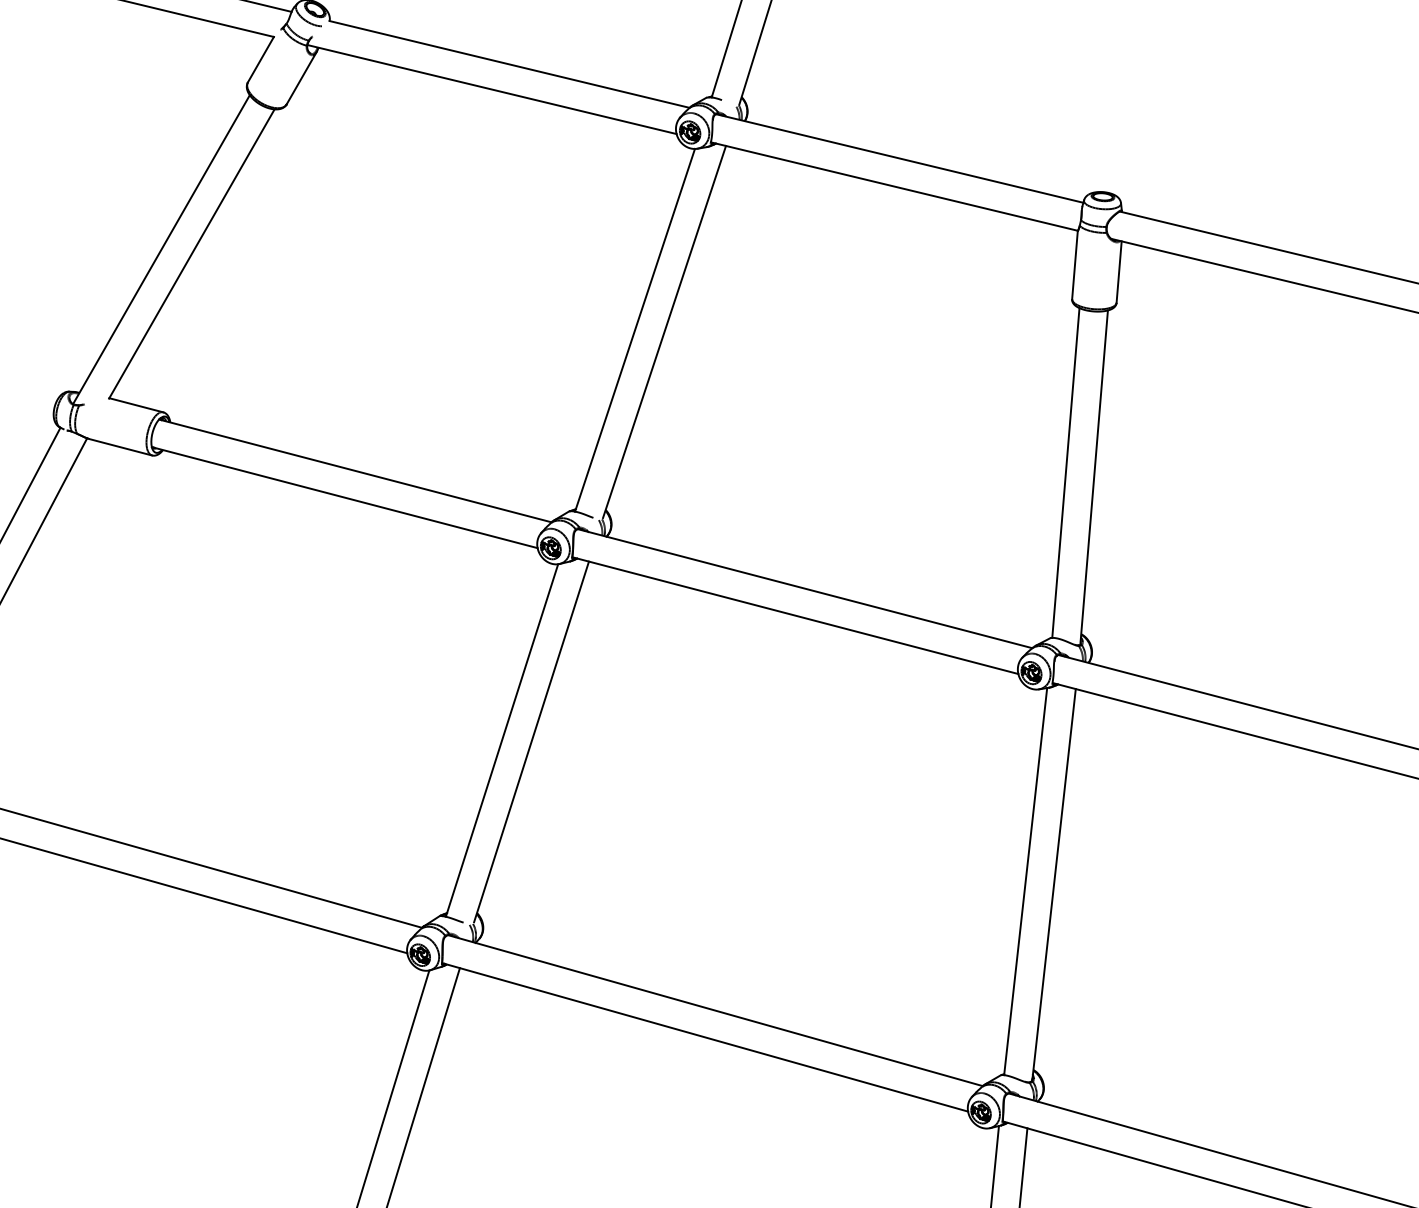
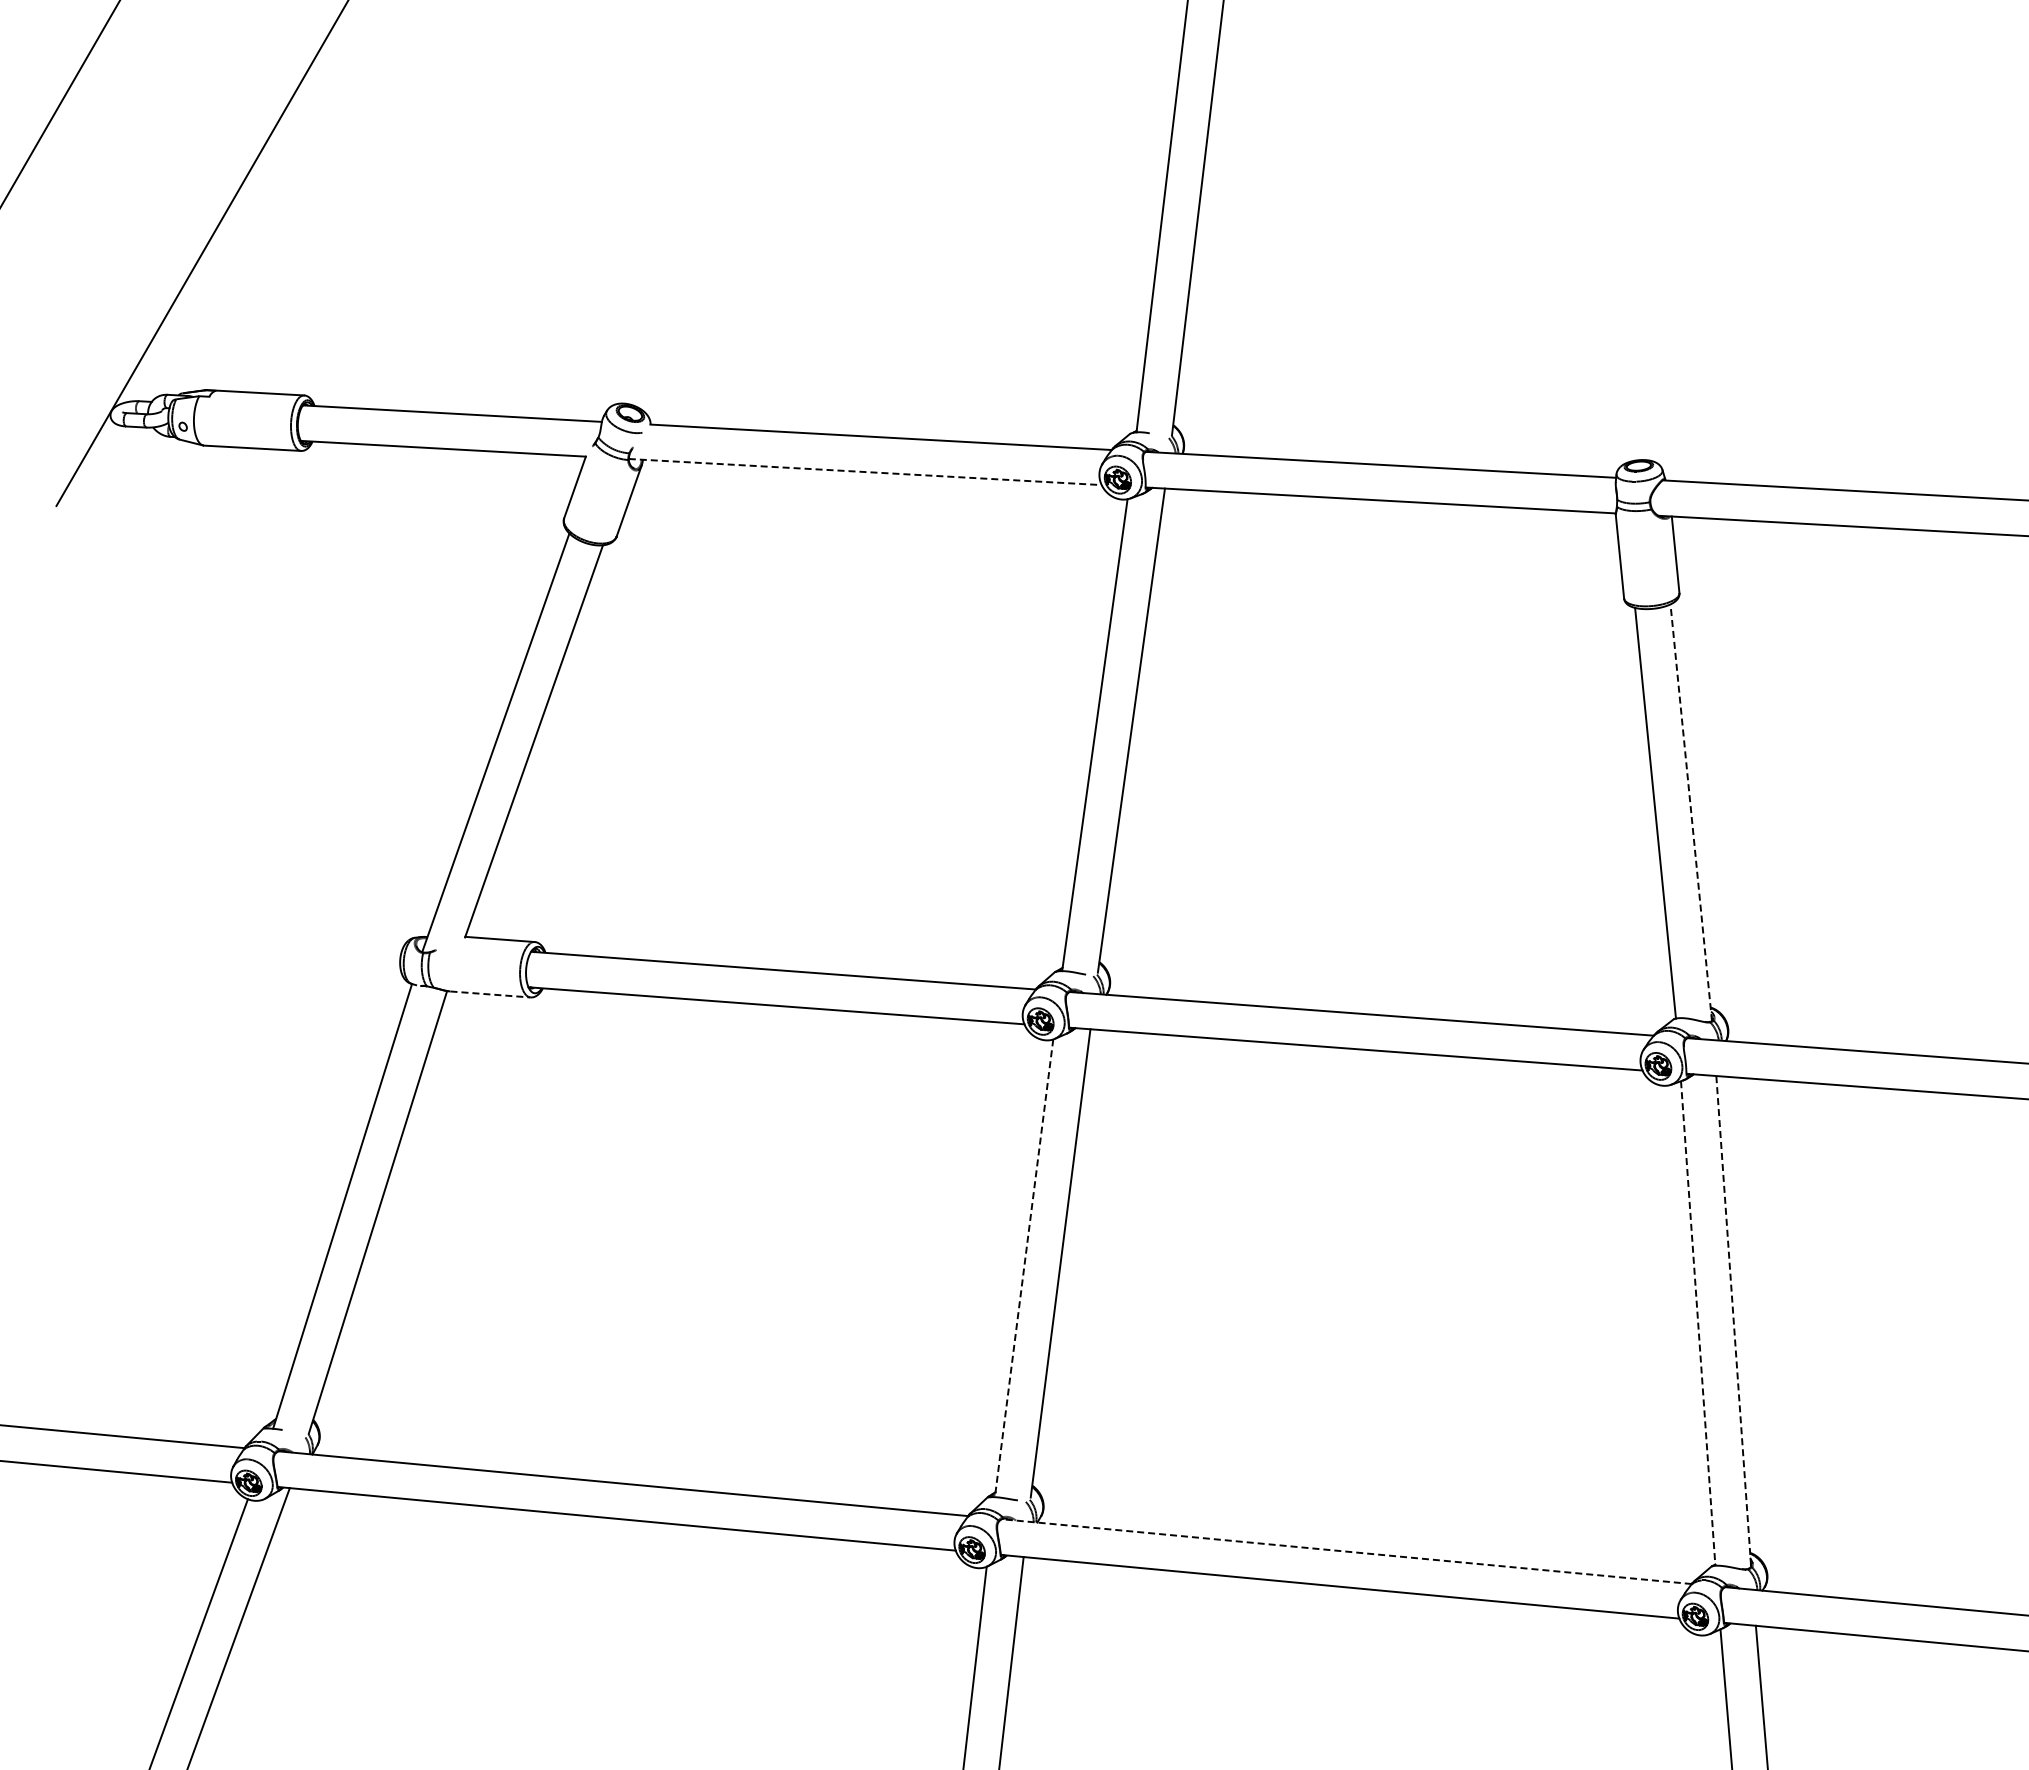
line: (492, 89) -> (865, 472), solid -> dashed
line: (121, 447) -> (491, 994), solid -> dashed
line: (1094, 477) -> (1691, 812), solid -> dashed
line: (502, 740) -> (1024, 1268), solid -> dashed
line: (1025, 881) -> (1698, 1323), solid -> dashed
line: (1053, 884) -> (1733, 1320), solid -> dashed
line: (715, 1010) -> (1346, 1551), solid -> dashed

